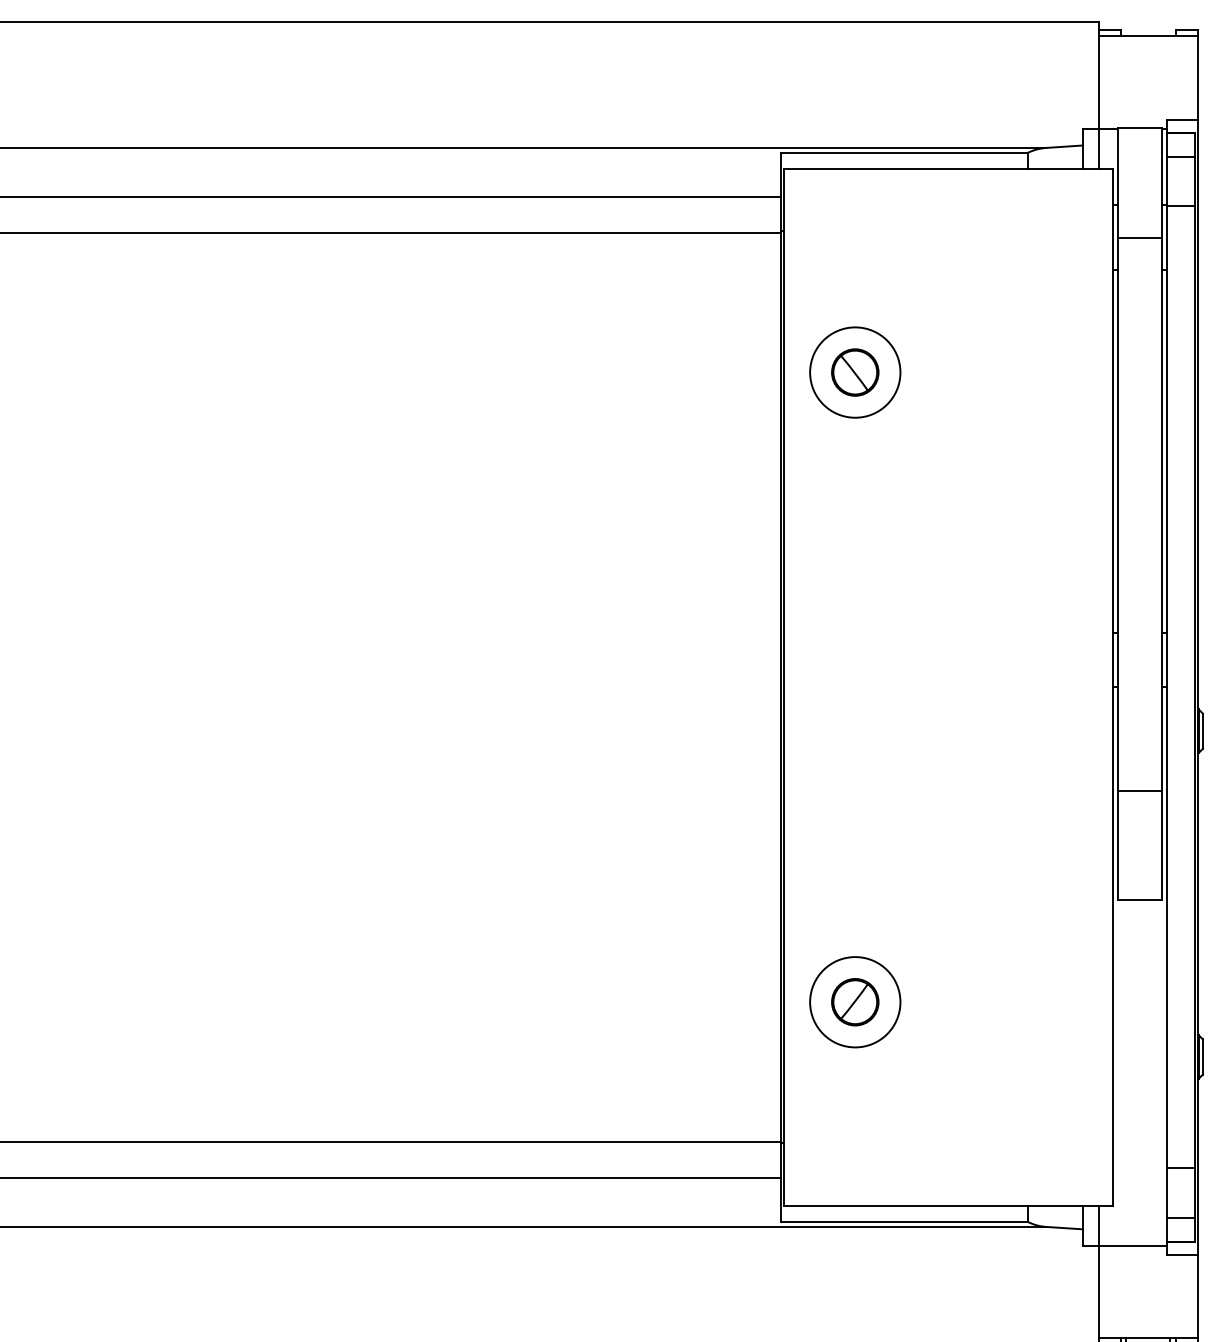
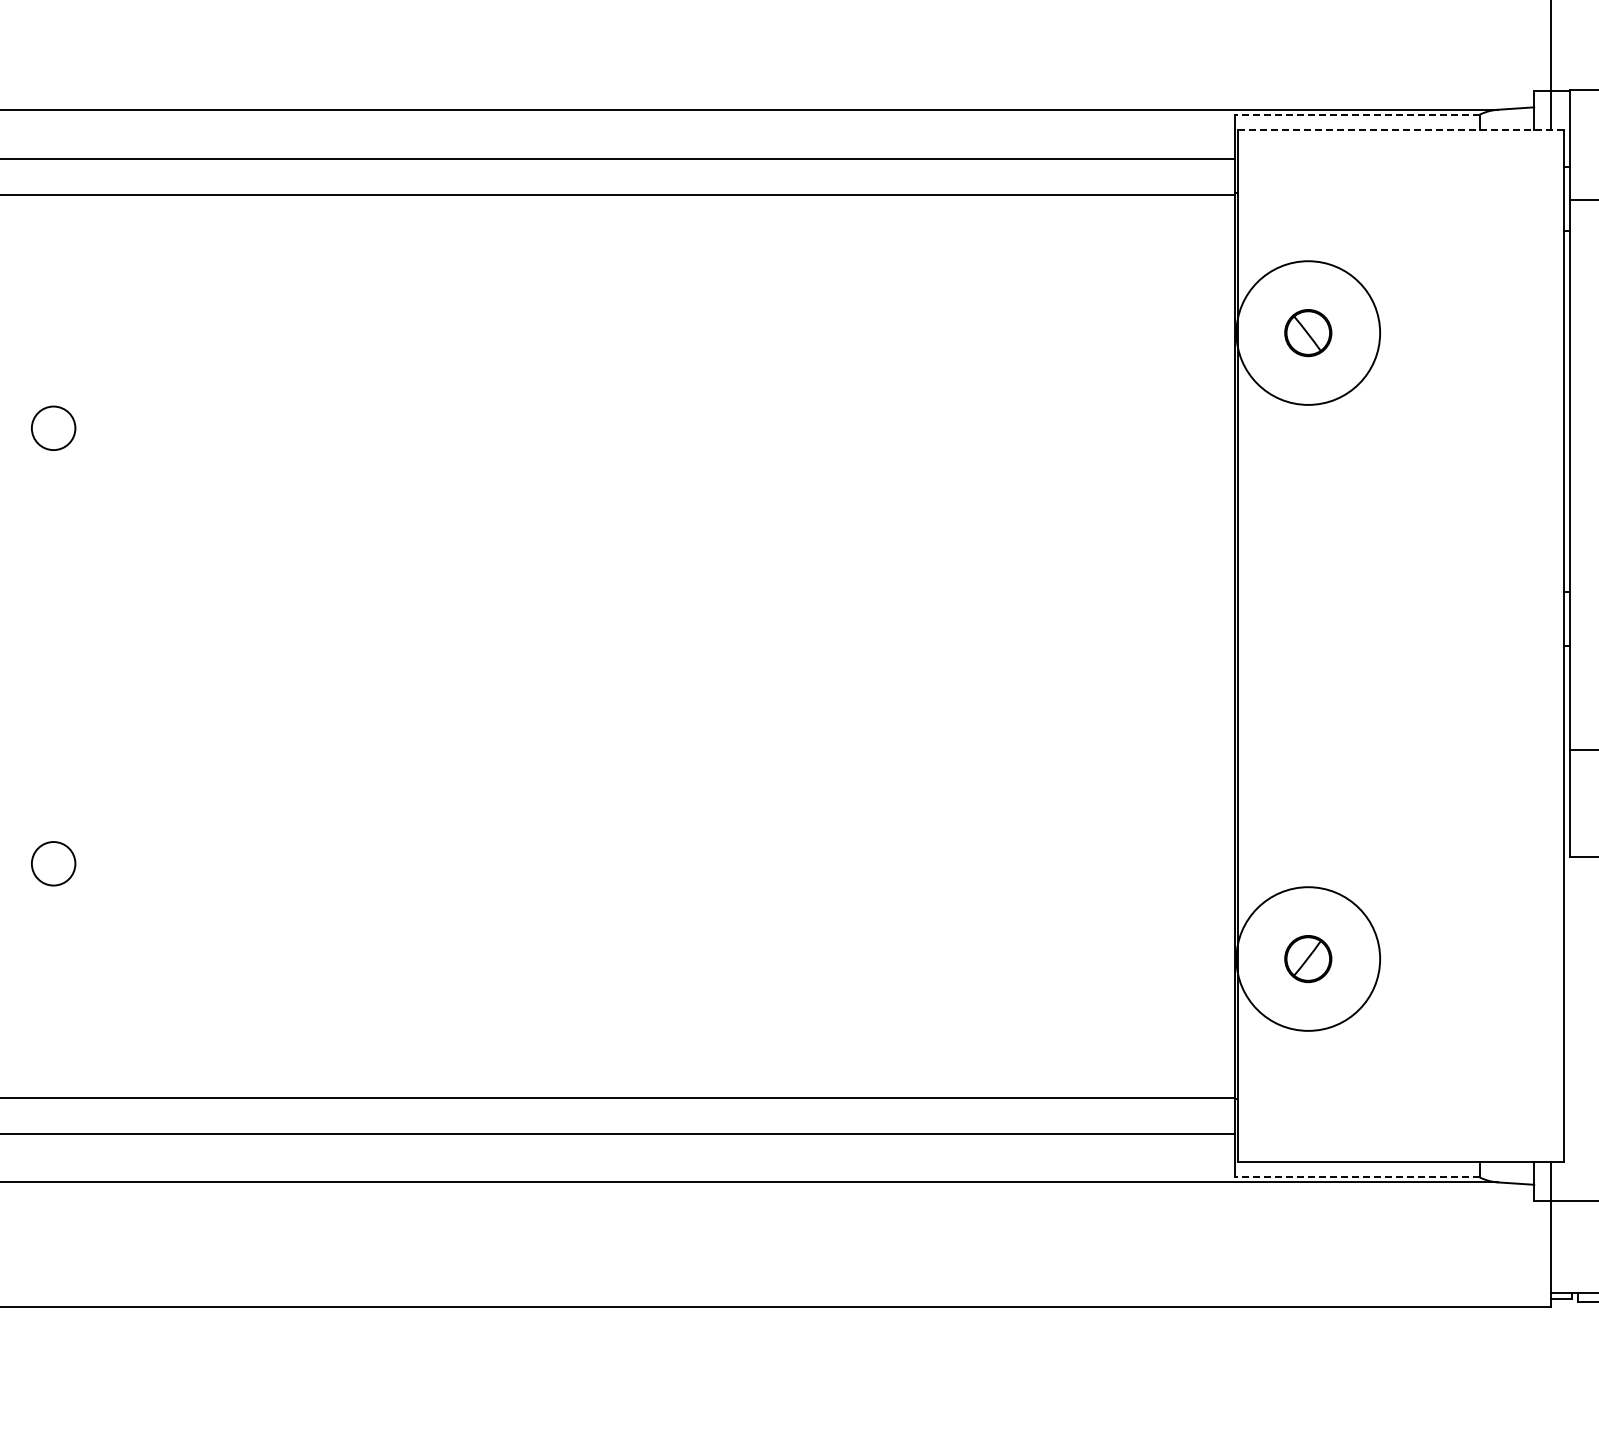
line: (903, 152) -> (1356, 114), solid -> dashed
line: (949, 168) -> (1401, 130), solid -> dashed
circle: (855, 371) -> (1308, 332), size x1.6
circle: (855, 1001) -> (1308, 958), size x1.6
line: (903, 1221) -> (1356, 1177), solid -> dashed

